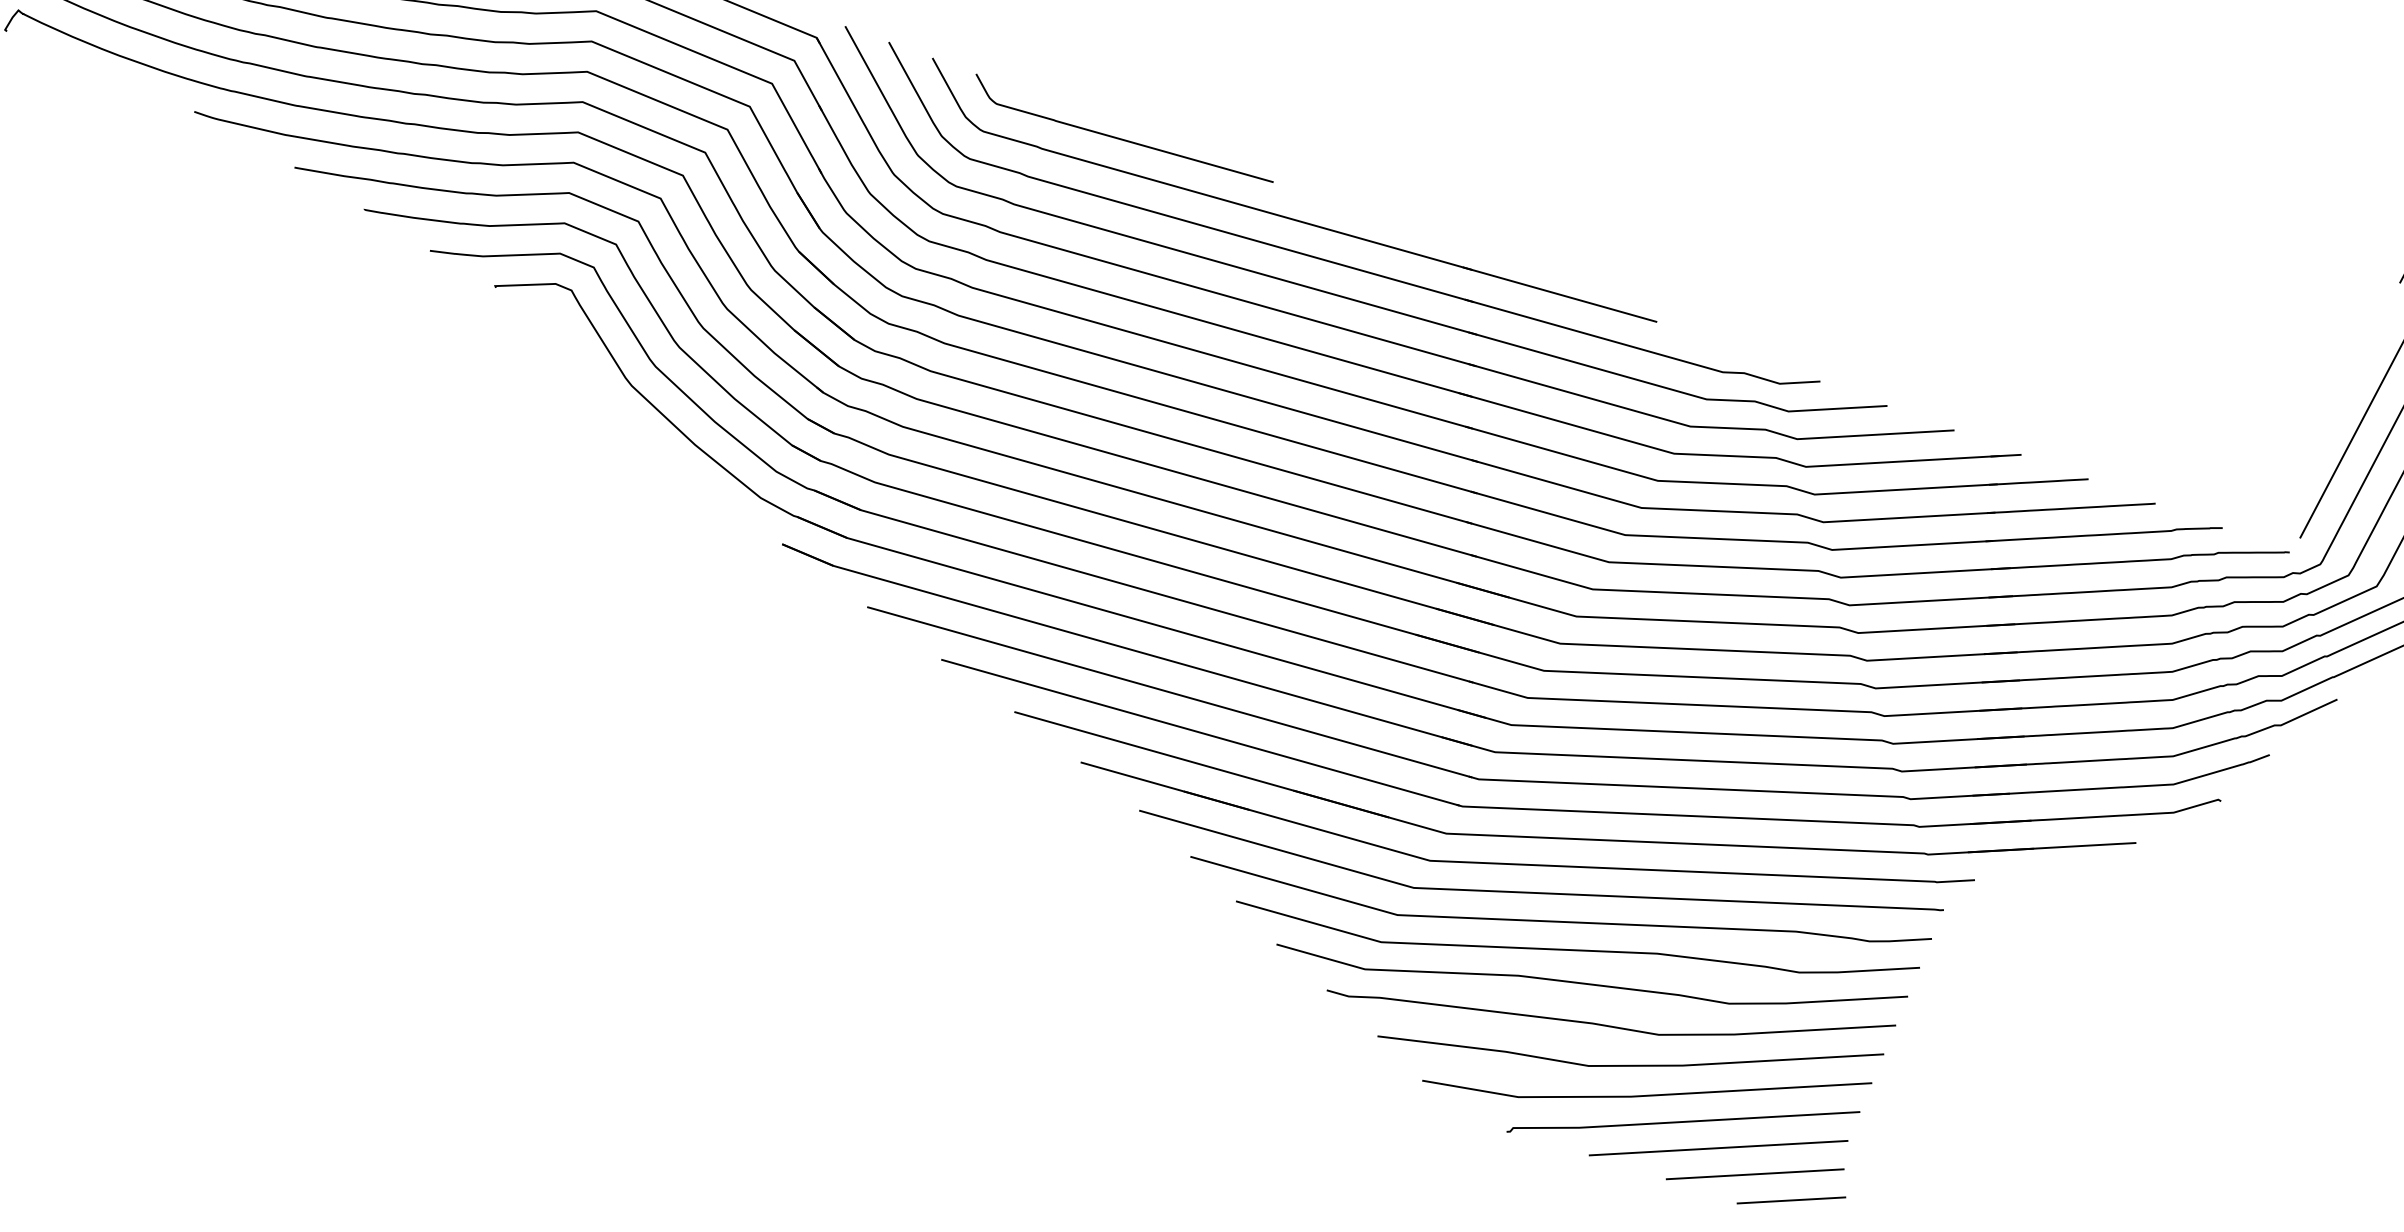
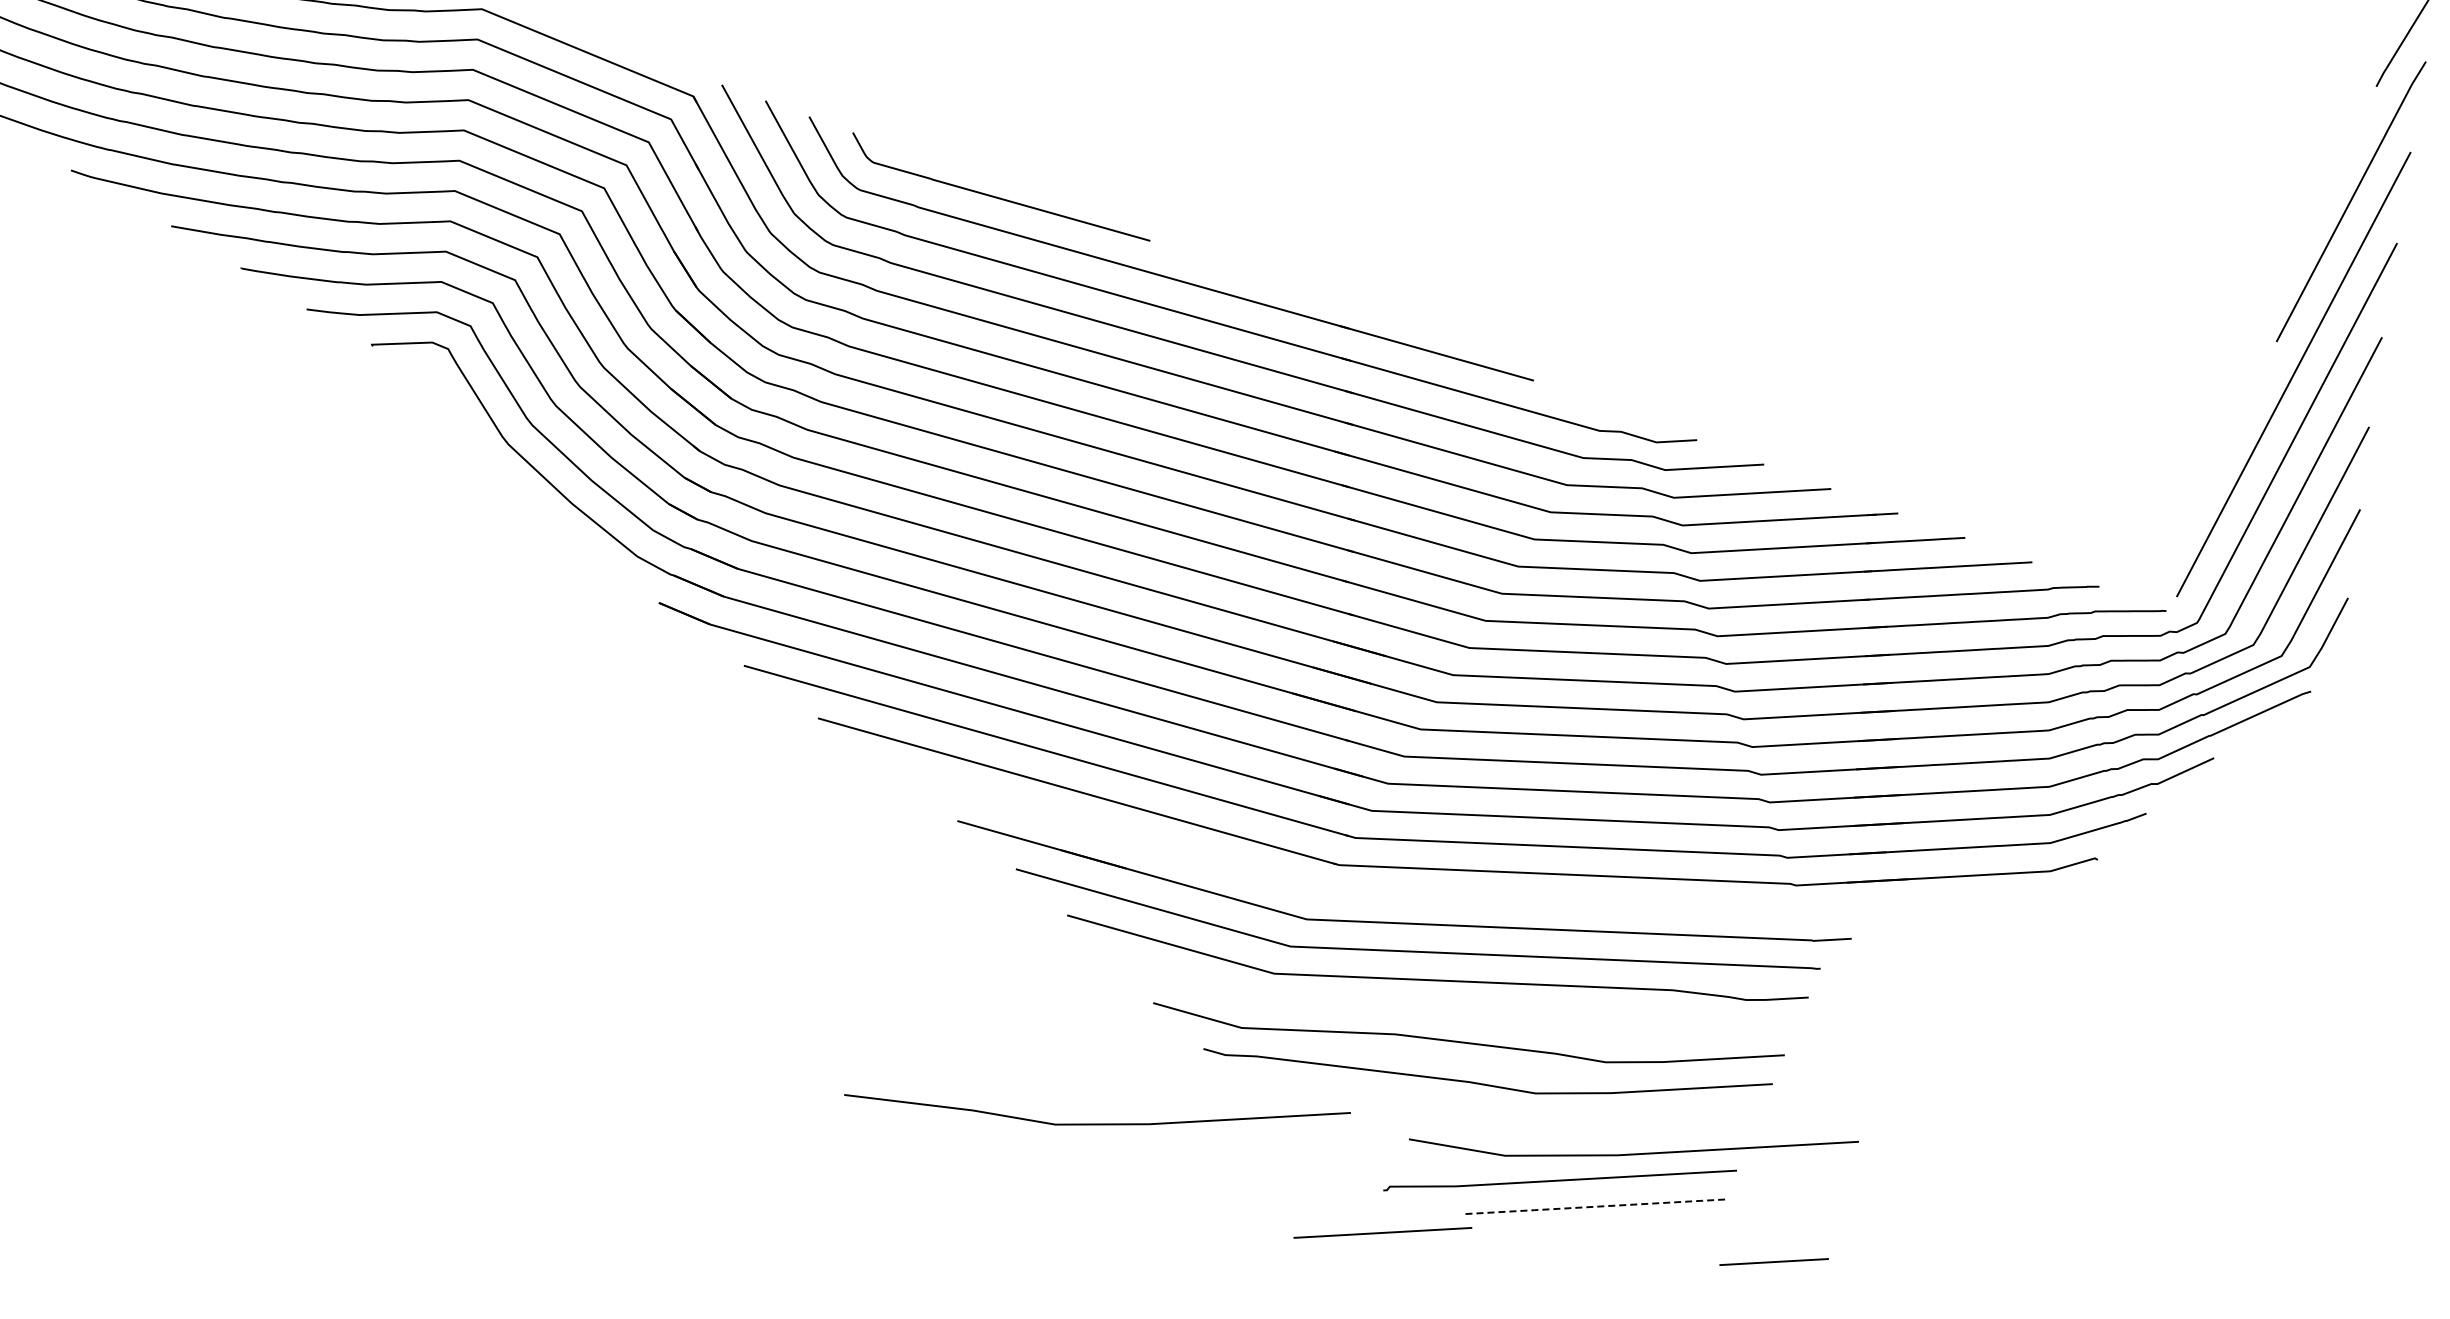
part: (1574, 837) -> (1451, 896), removed
curve: (1573, 948) -> (1450, 1007), removed
curve: (1630, 1064) -> (1097, 1123), moved
curve: (1646, 1094) -> (1633, 1153), moved
line: (1716, 1147) -> (1593, 1206), solid -> dashed
line: (1754, 1173) -> (1382, 1232), moved
line: (1790, 1199) -> (1773, 1261), moved

